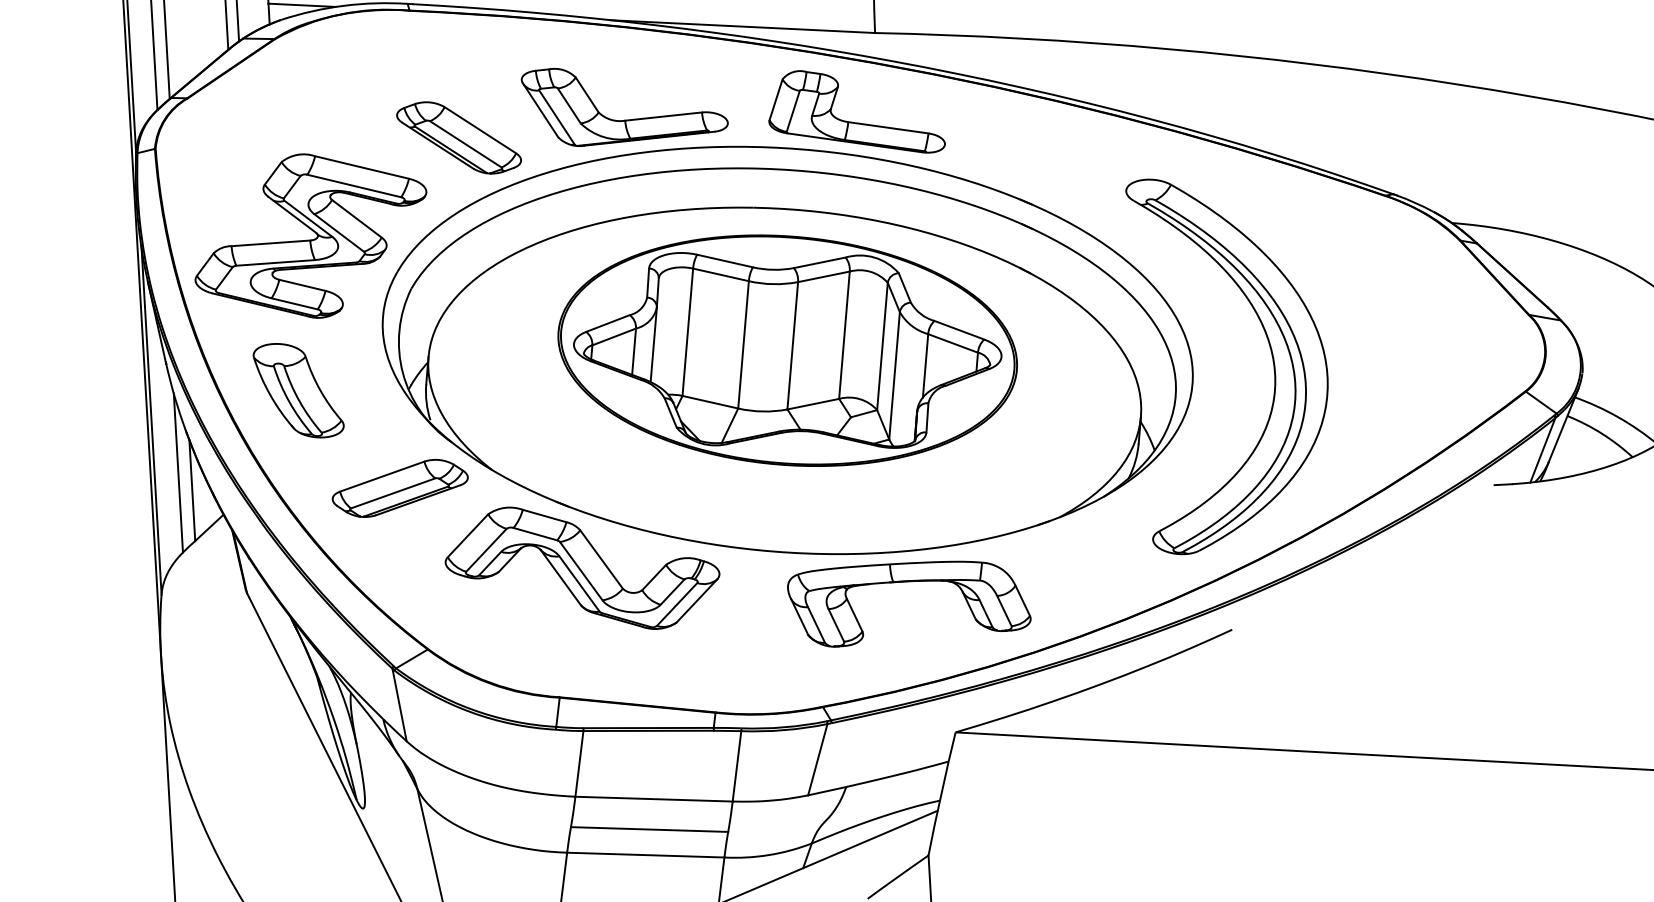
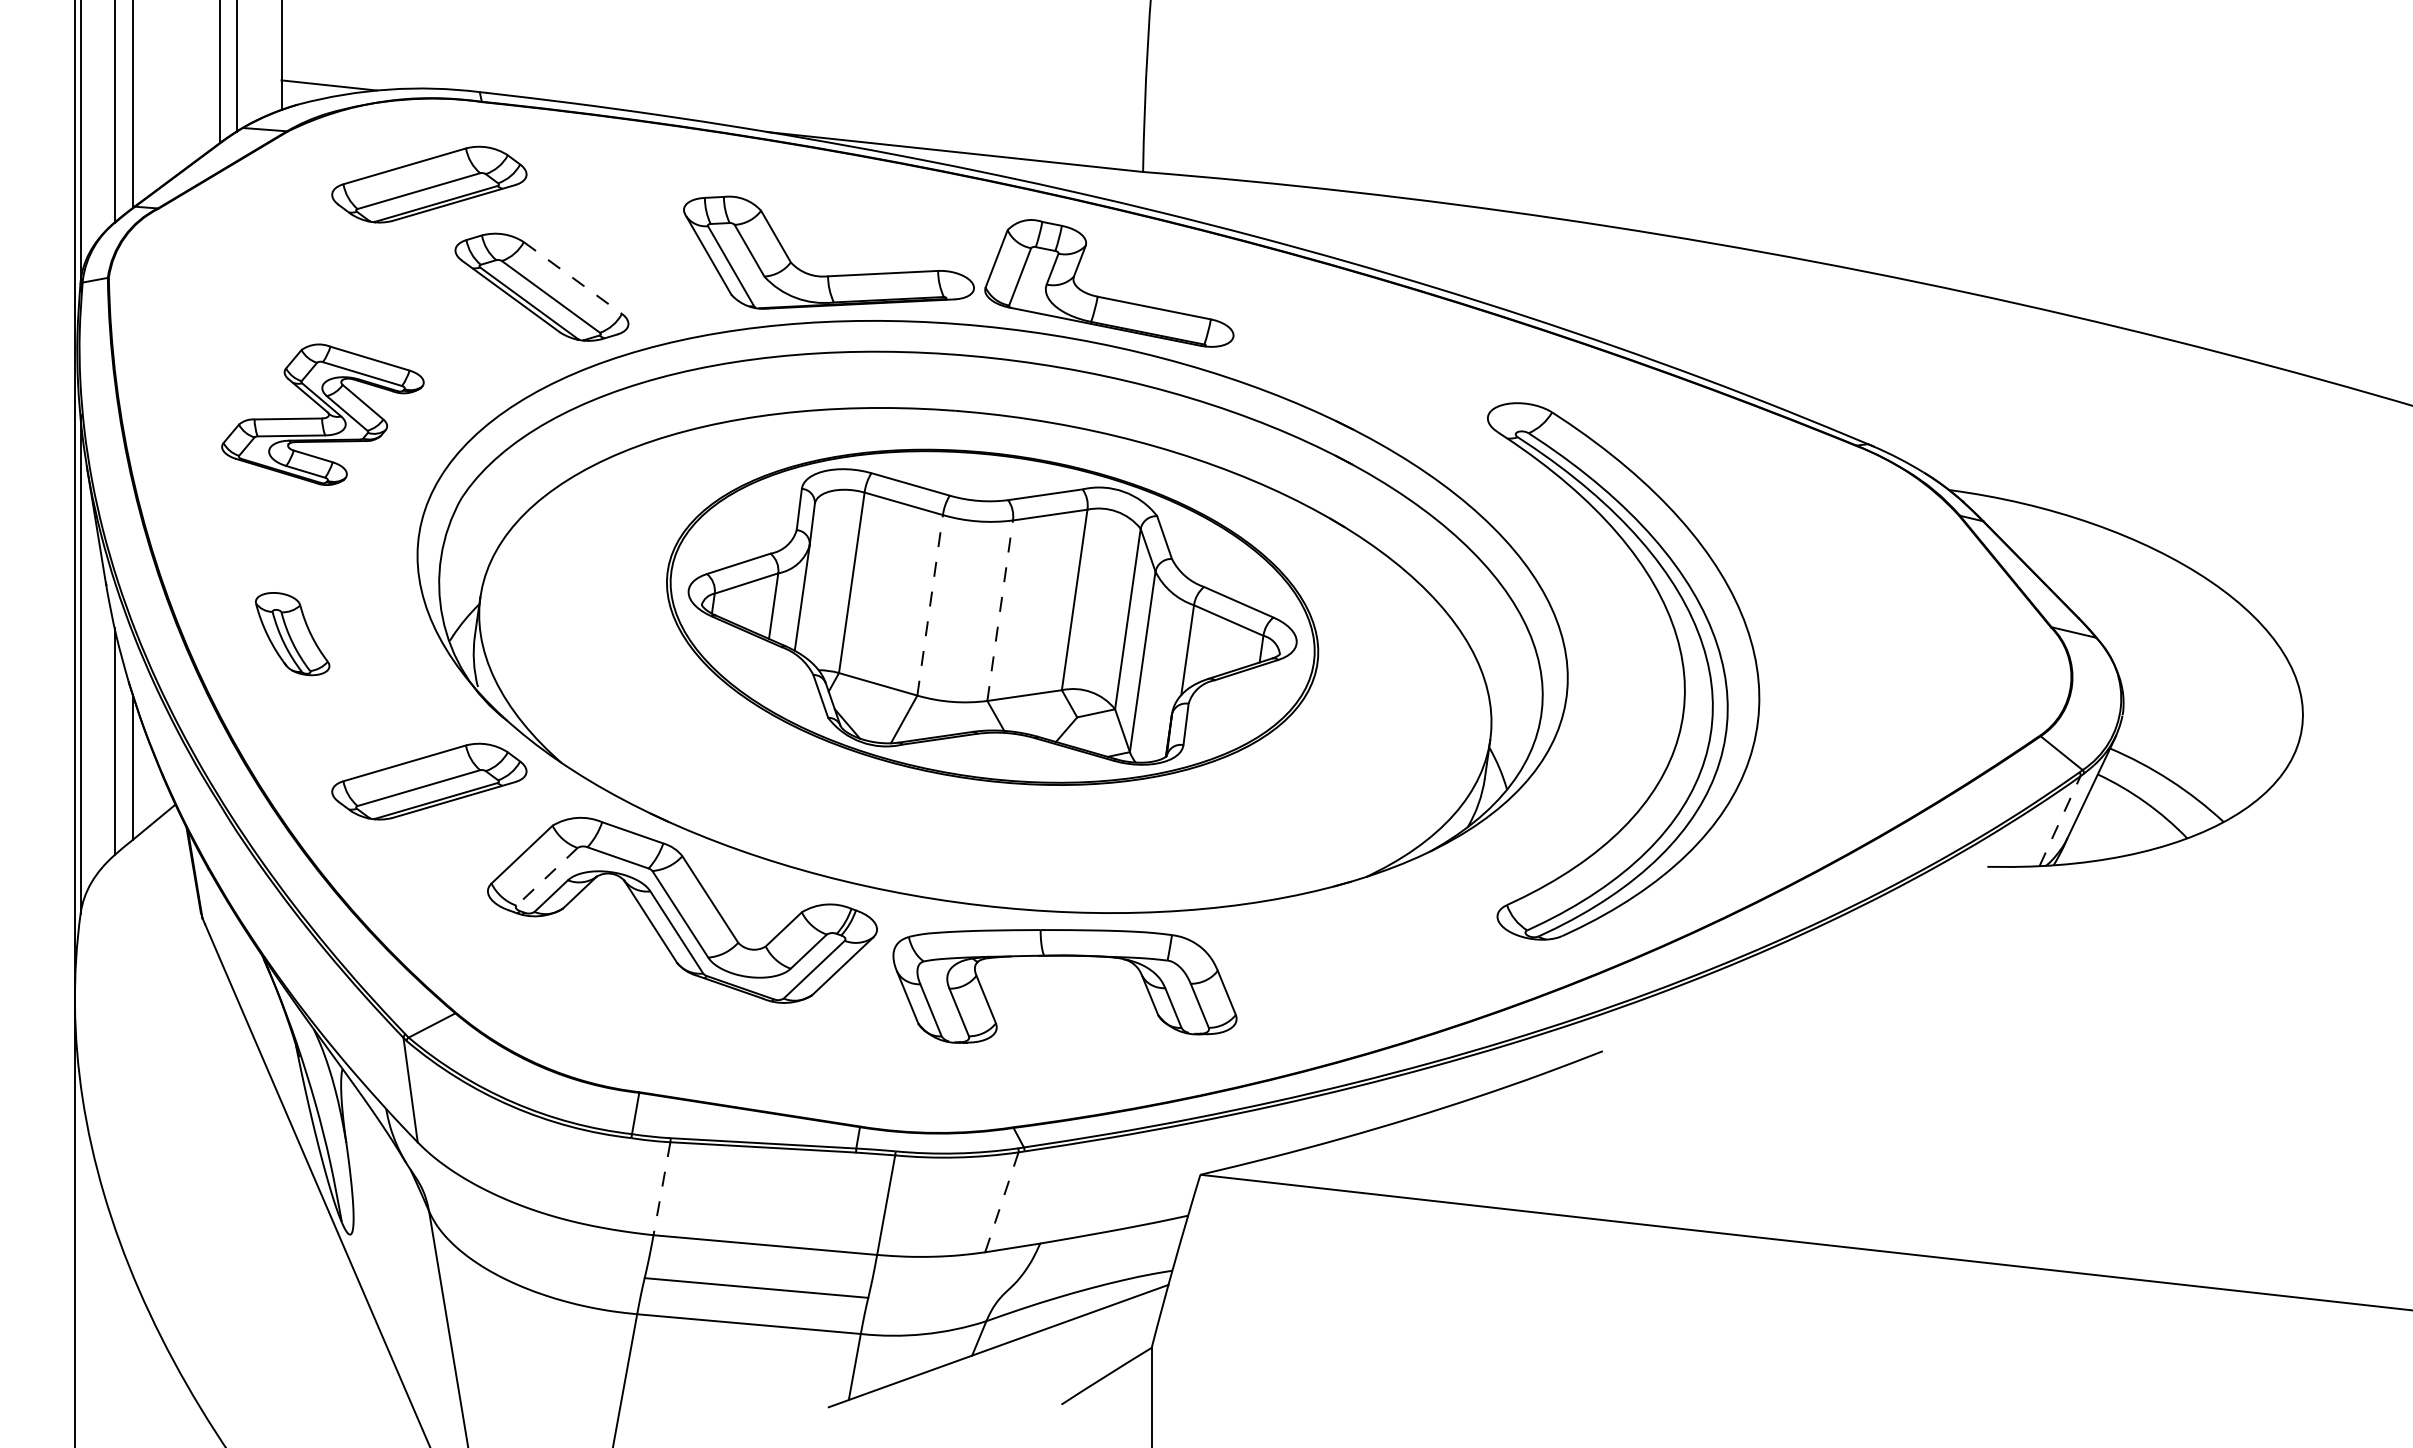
part: (376, 70) -> (429, 184), added
part: (625, 120) -> (828, 275), moved
line: (480, 130) -> (572, 278), solid -> dashed
part: (310, 235) -> (322, 414), size x0.6
line: (743, 344) -> (930, 604), solid -> dashed
line: (792, 345) -> (1000, 610), solid -> dashed
part: (298, 390) -> (292, 633), size x0.6
line: (1543, 449) -> (2060, 820), solid -> dashed
line: (486, 550) -> (546, 877), solid -> dashed
part: (907, 581) -> (1064, 956), moved
line: (817, 759) -> (1001, 1202), solid -> dashed
line: (579, 764) -> (661, 1189), solid -> dashed

